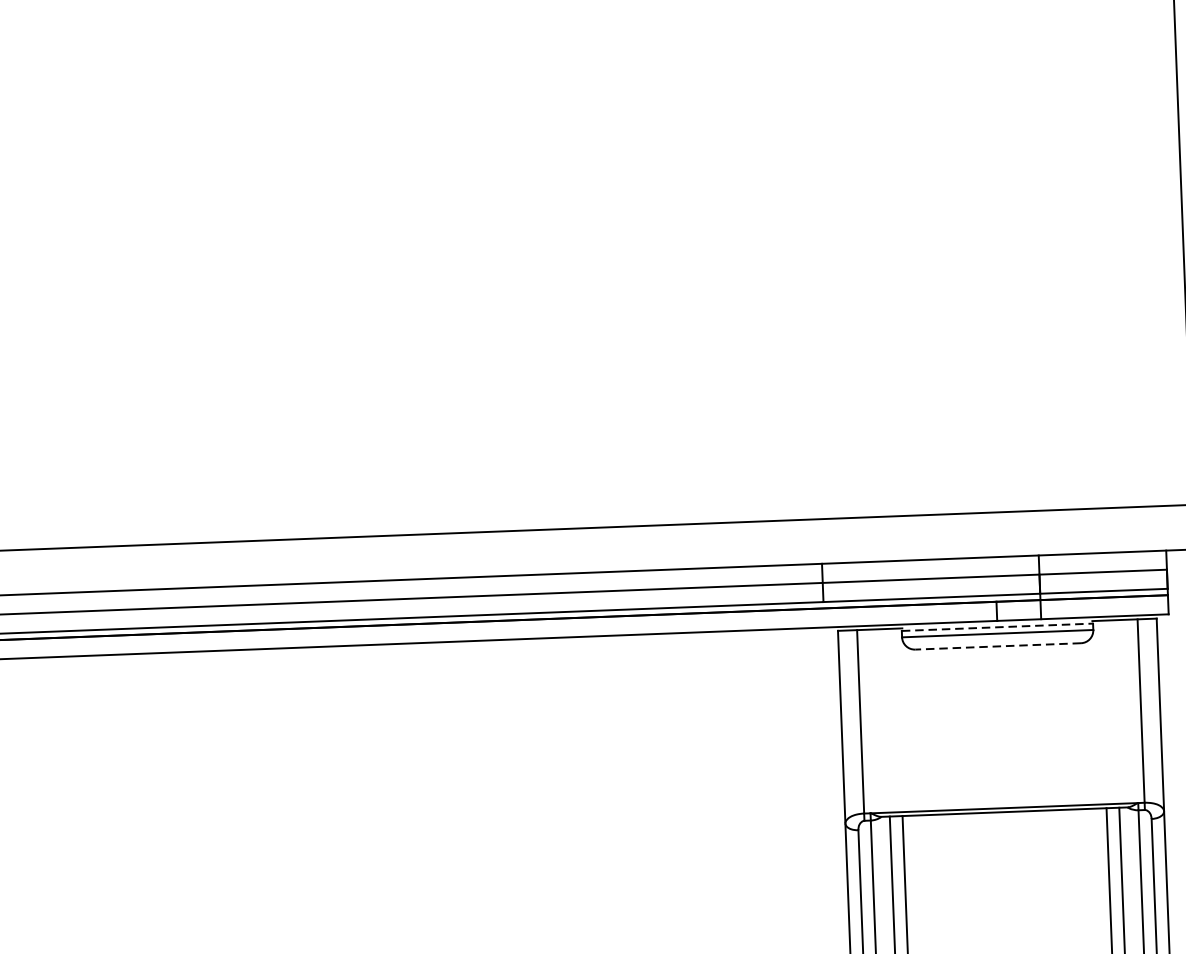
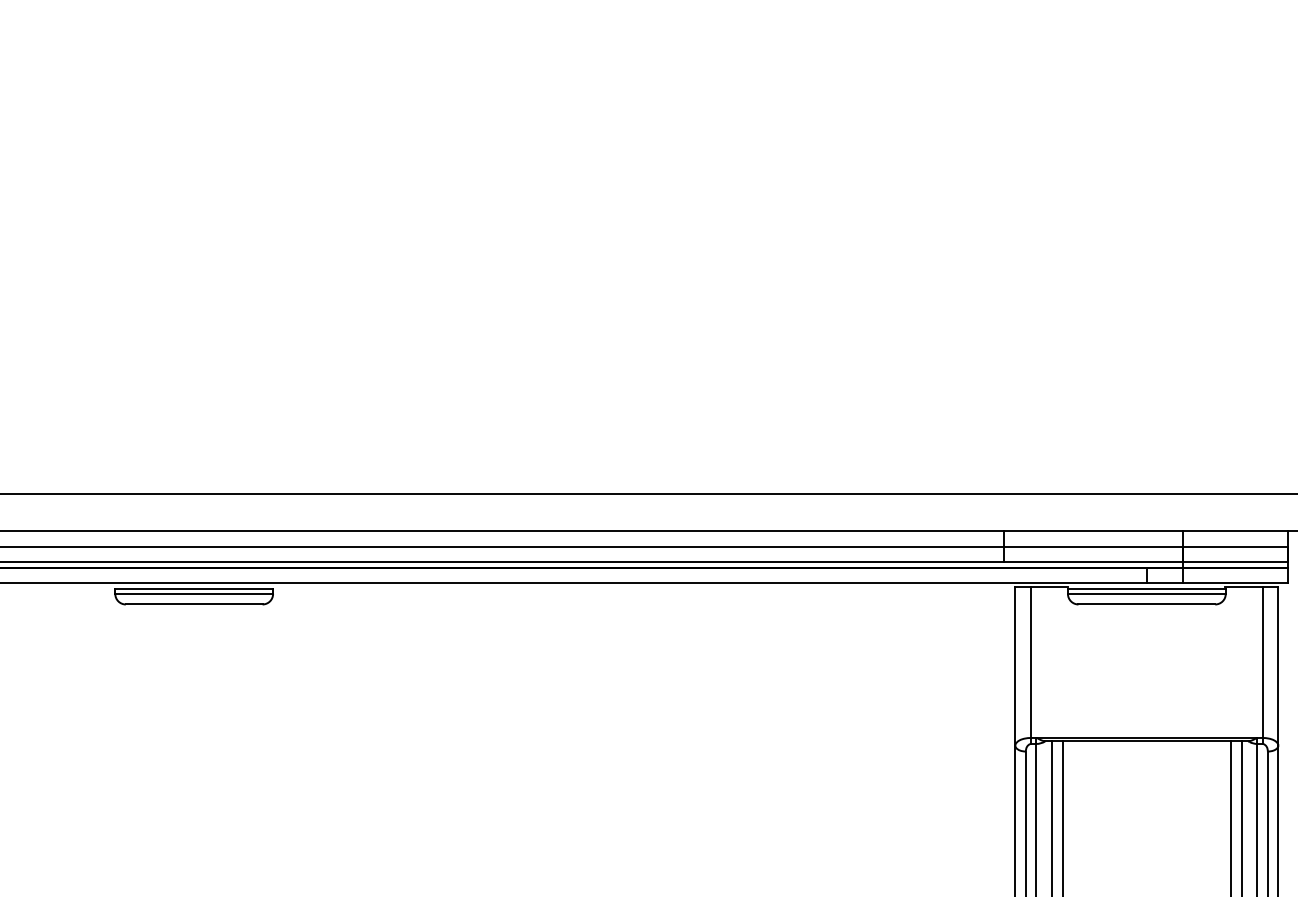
line: (996, 627) -> (1146, 588), dashed -> solid
line: (997, 646) -> (1146, 604), dashed -> solid

